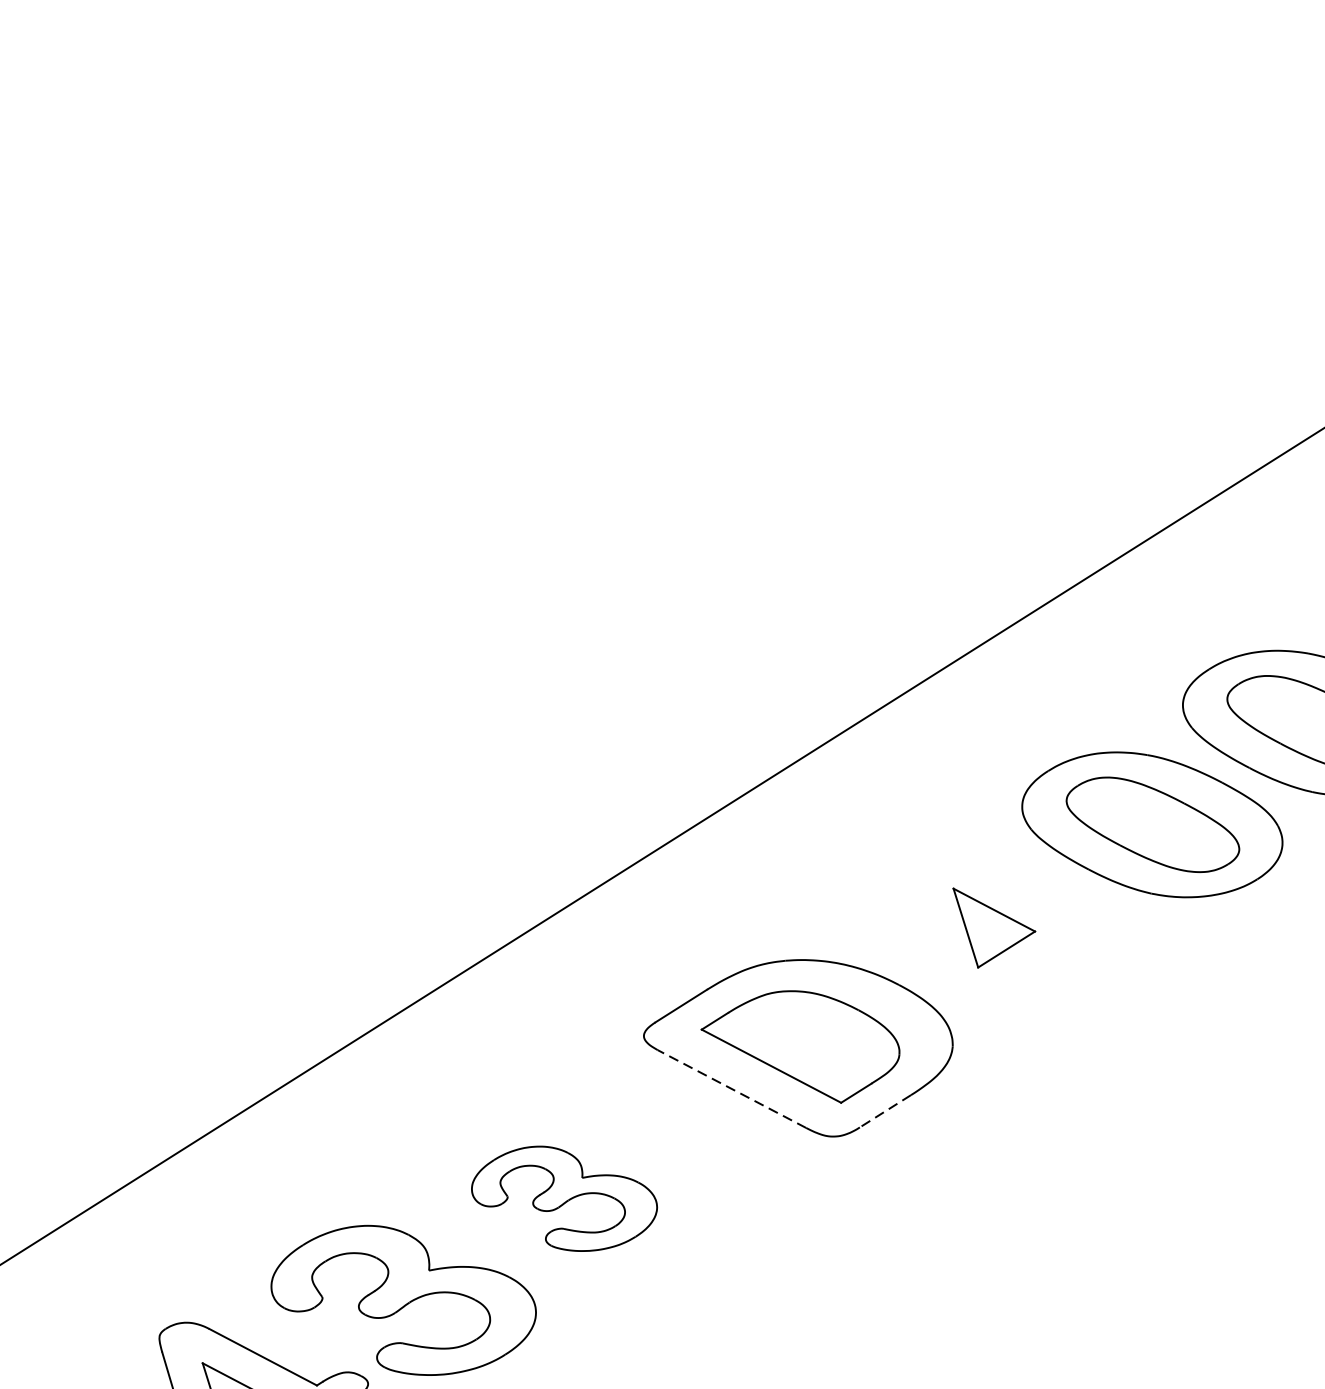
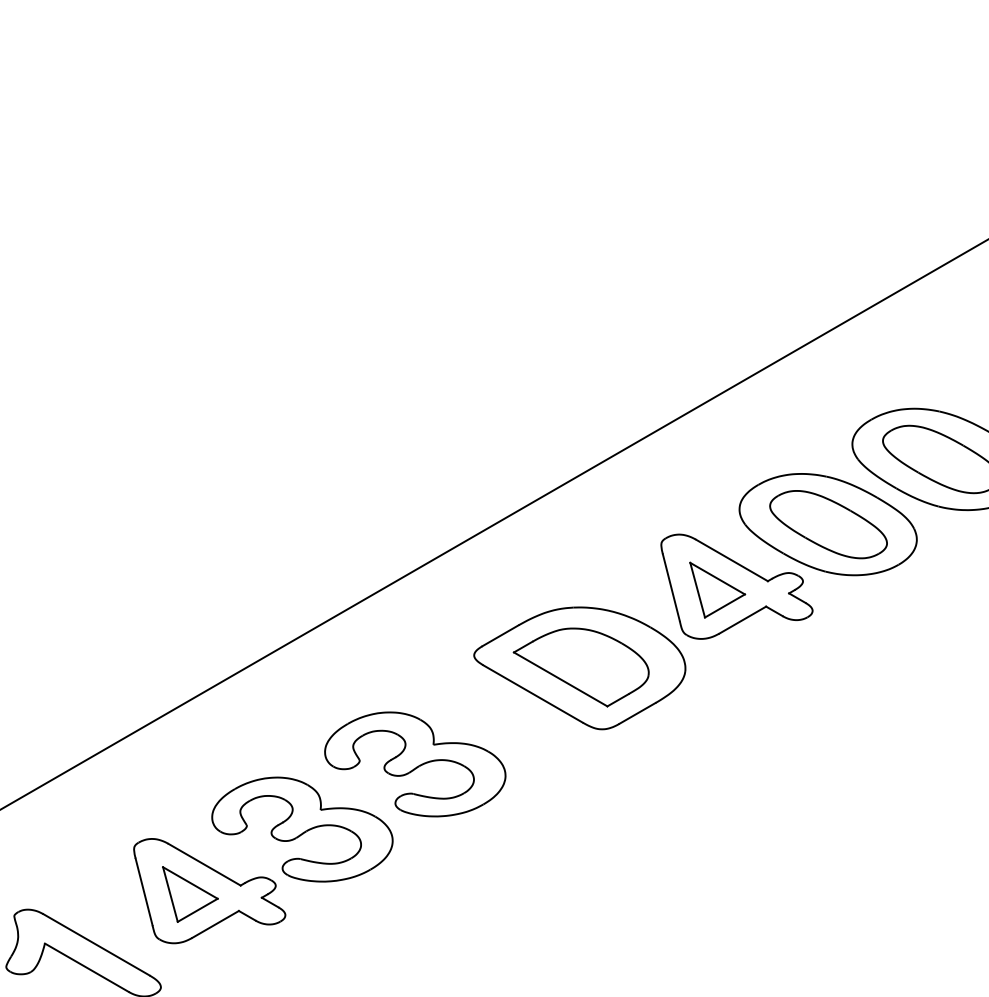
part: (1022, 920) -> (736, 586), added
line: (731, 1088) -> (532, 693), dashed -> solid
line: (885, 1111) -> (637, 713), dashed -> solid
part: (564, 1198) -> (415, 764), size x1.43

